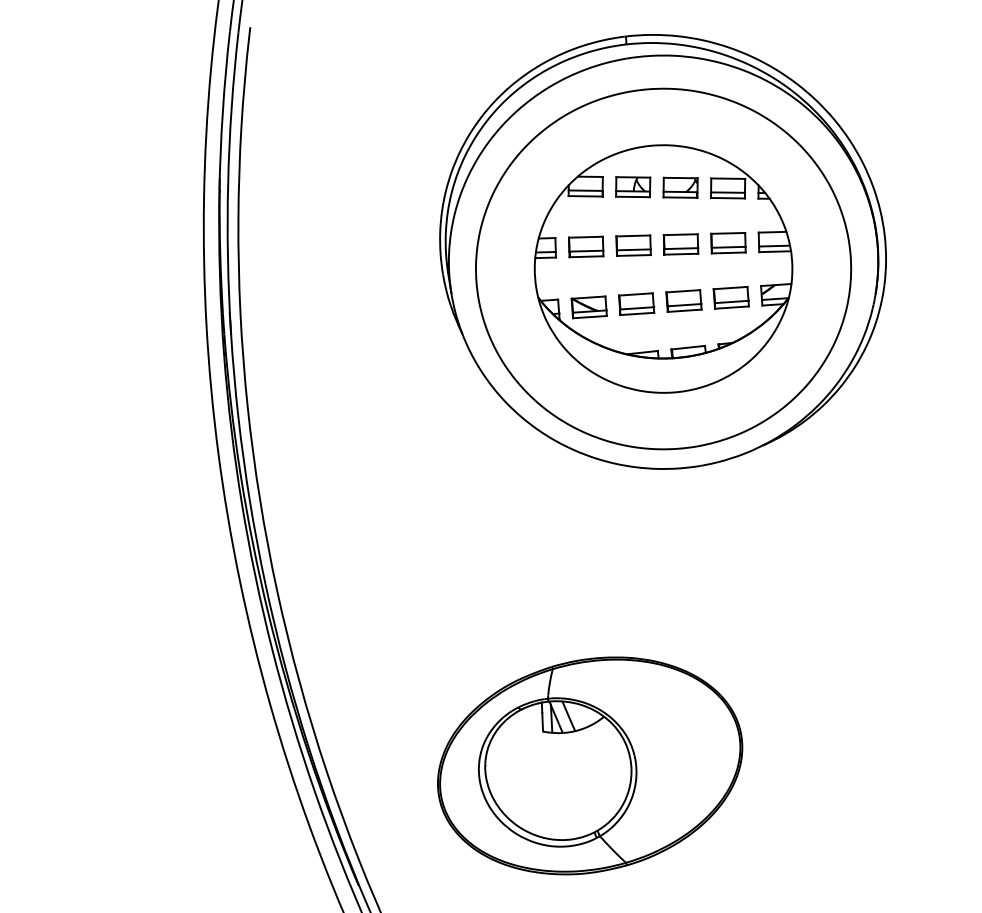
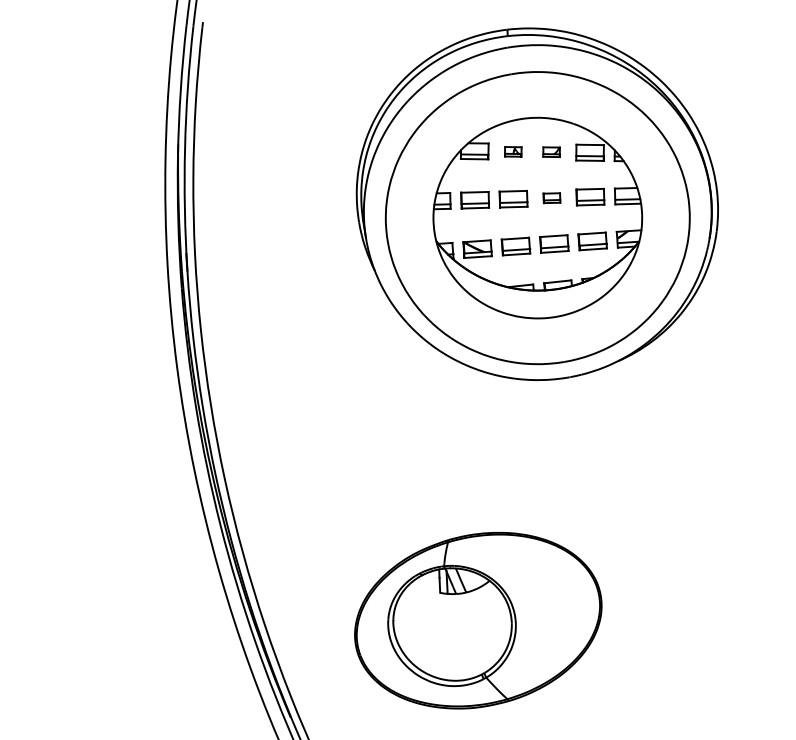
part: (633, 187) -> (513, 152), size x0.6
part: (680, 187) -> (551, 152), size x0.6
part: (680, 244) -> (551, 198), size x0.6

